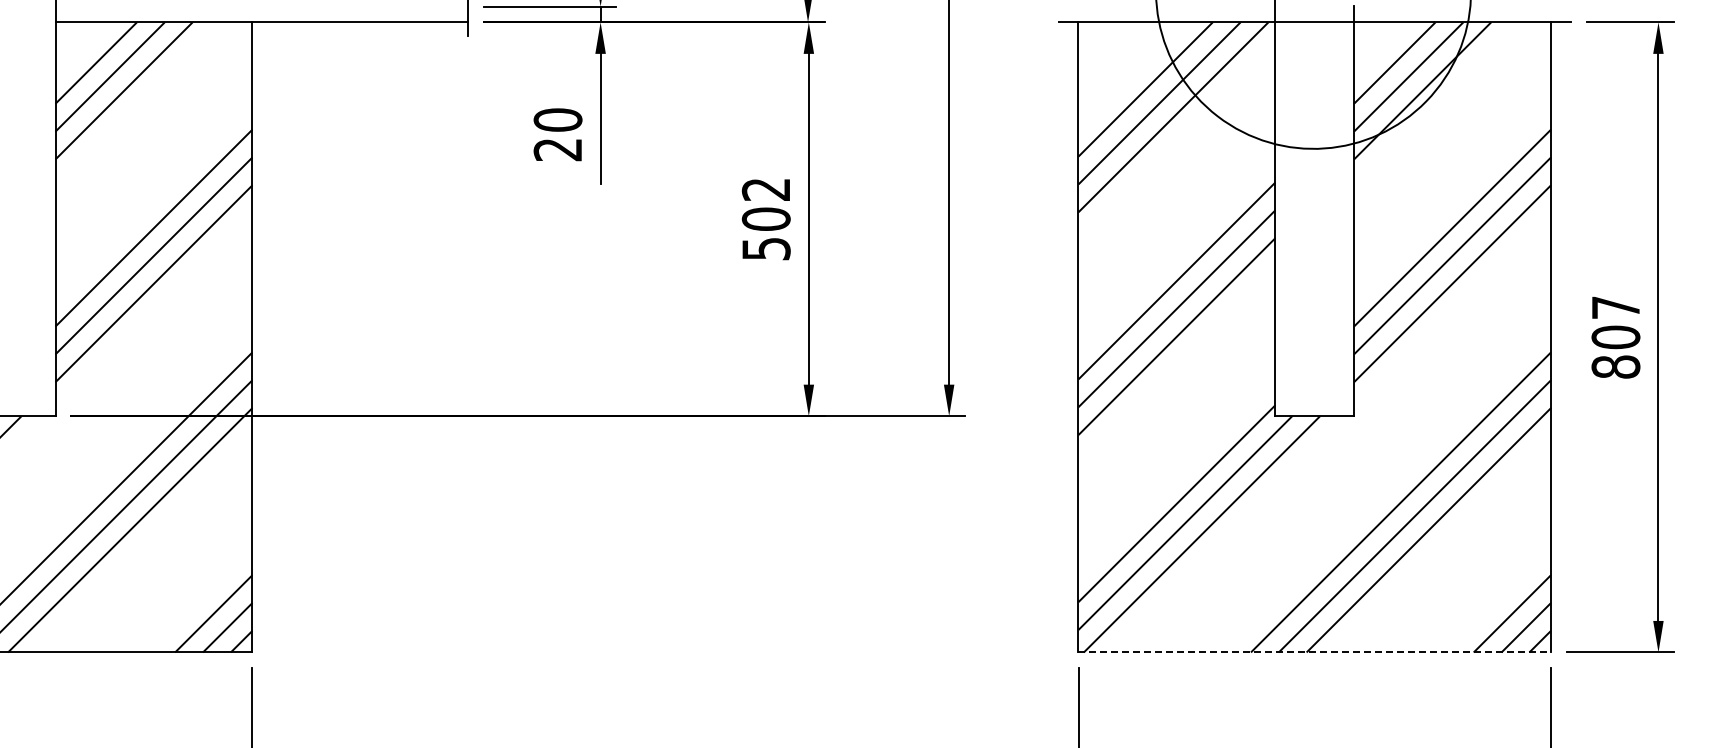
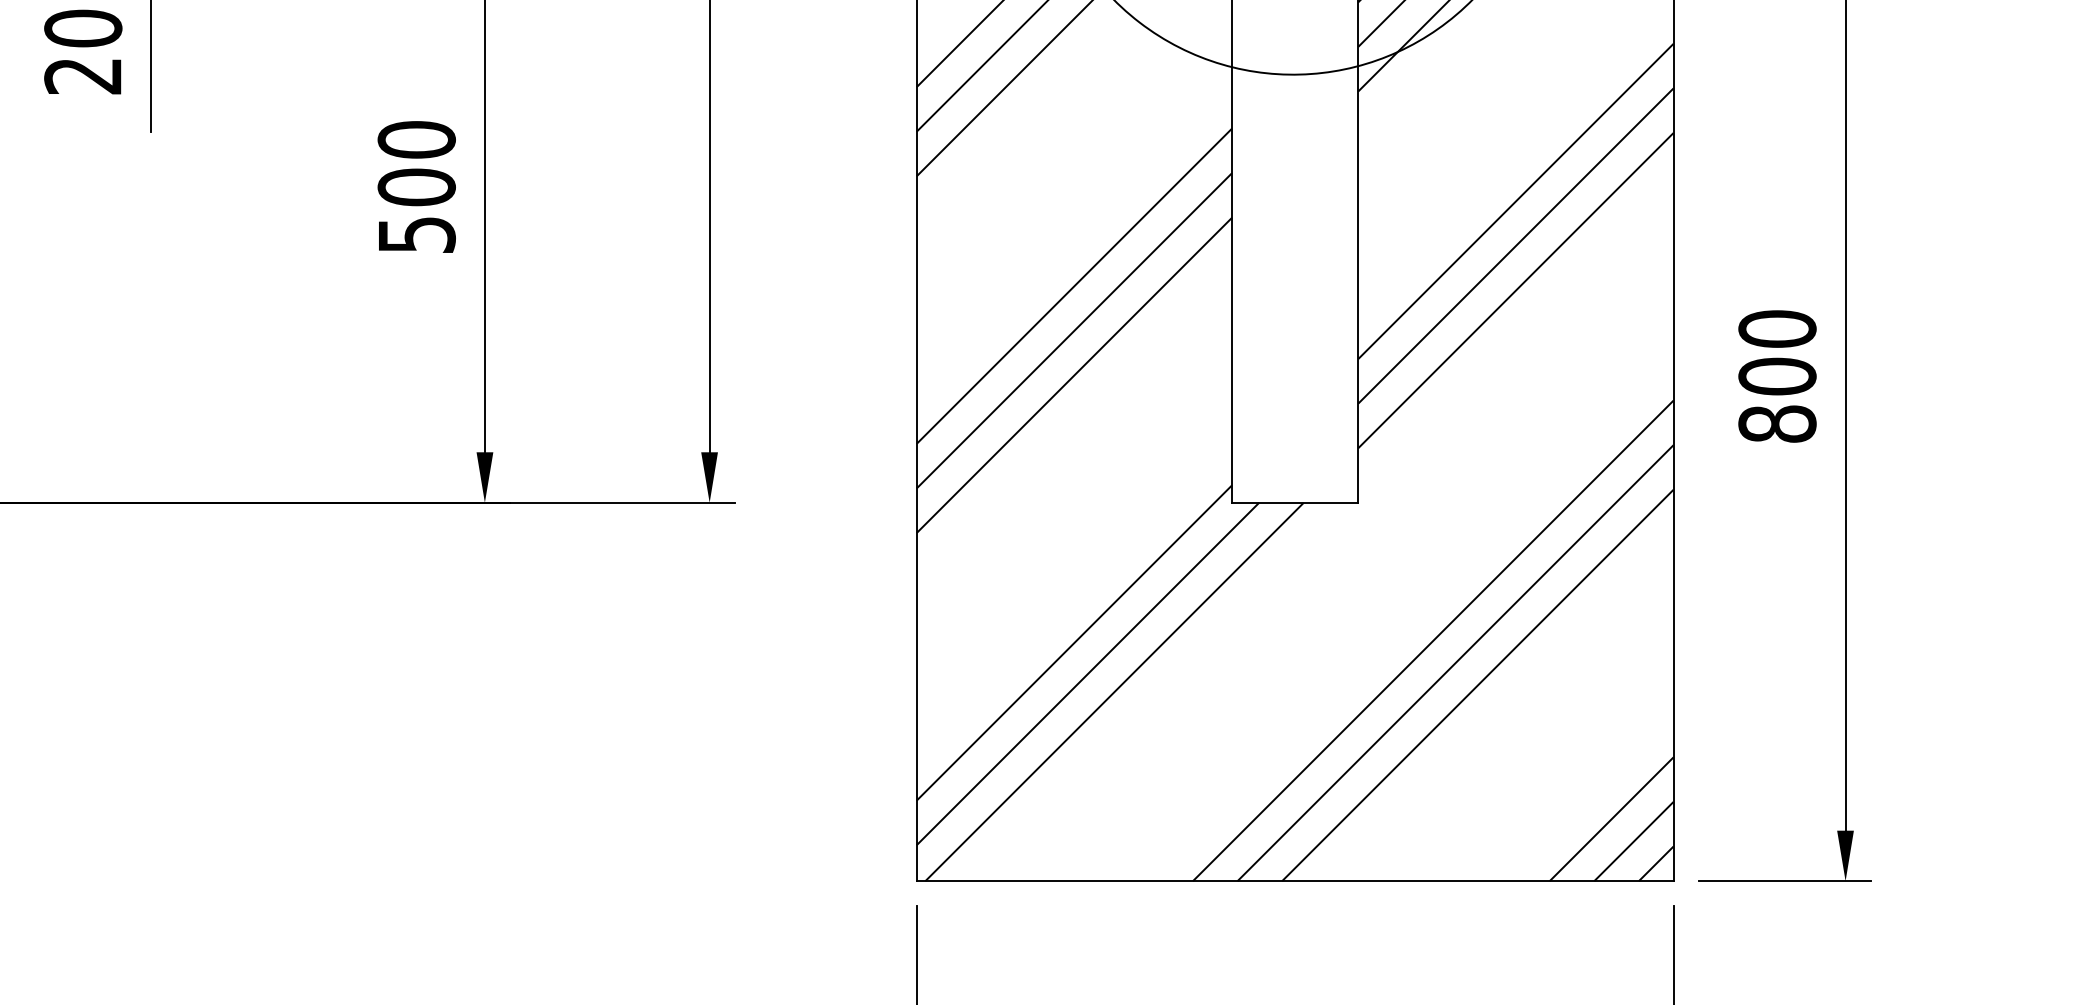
text: (765, 189) -> (415, 139), 502 -> 500
text: (1615, 307) -> (1776, 328), 807 -> 800
line: (1315, 652) -> (1296, 881), dashed -> solid

